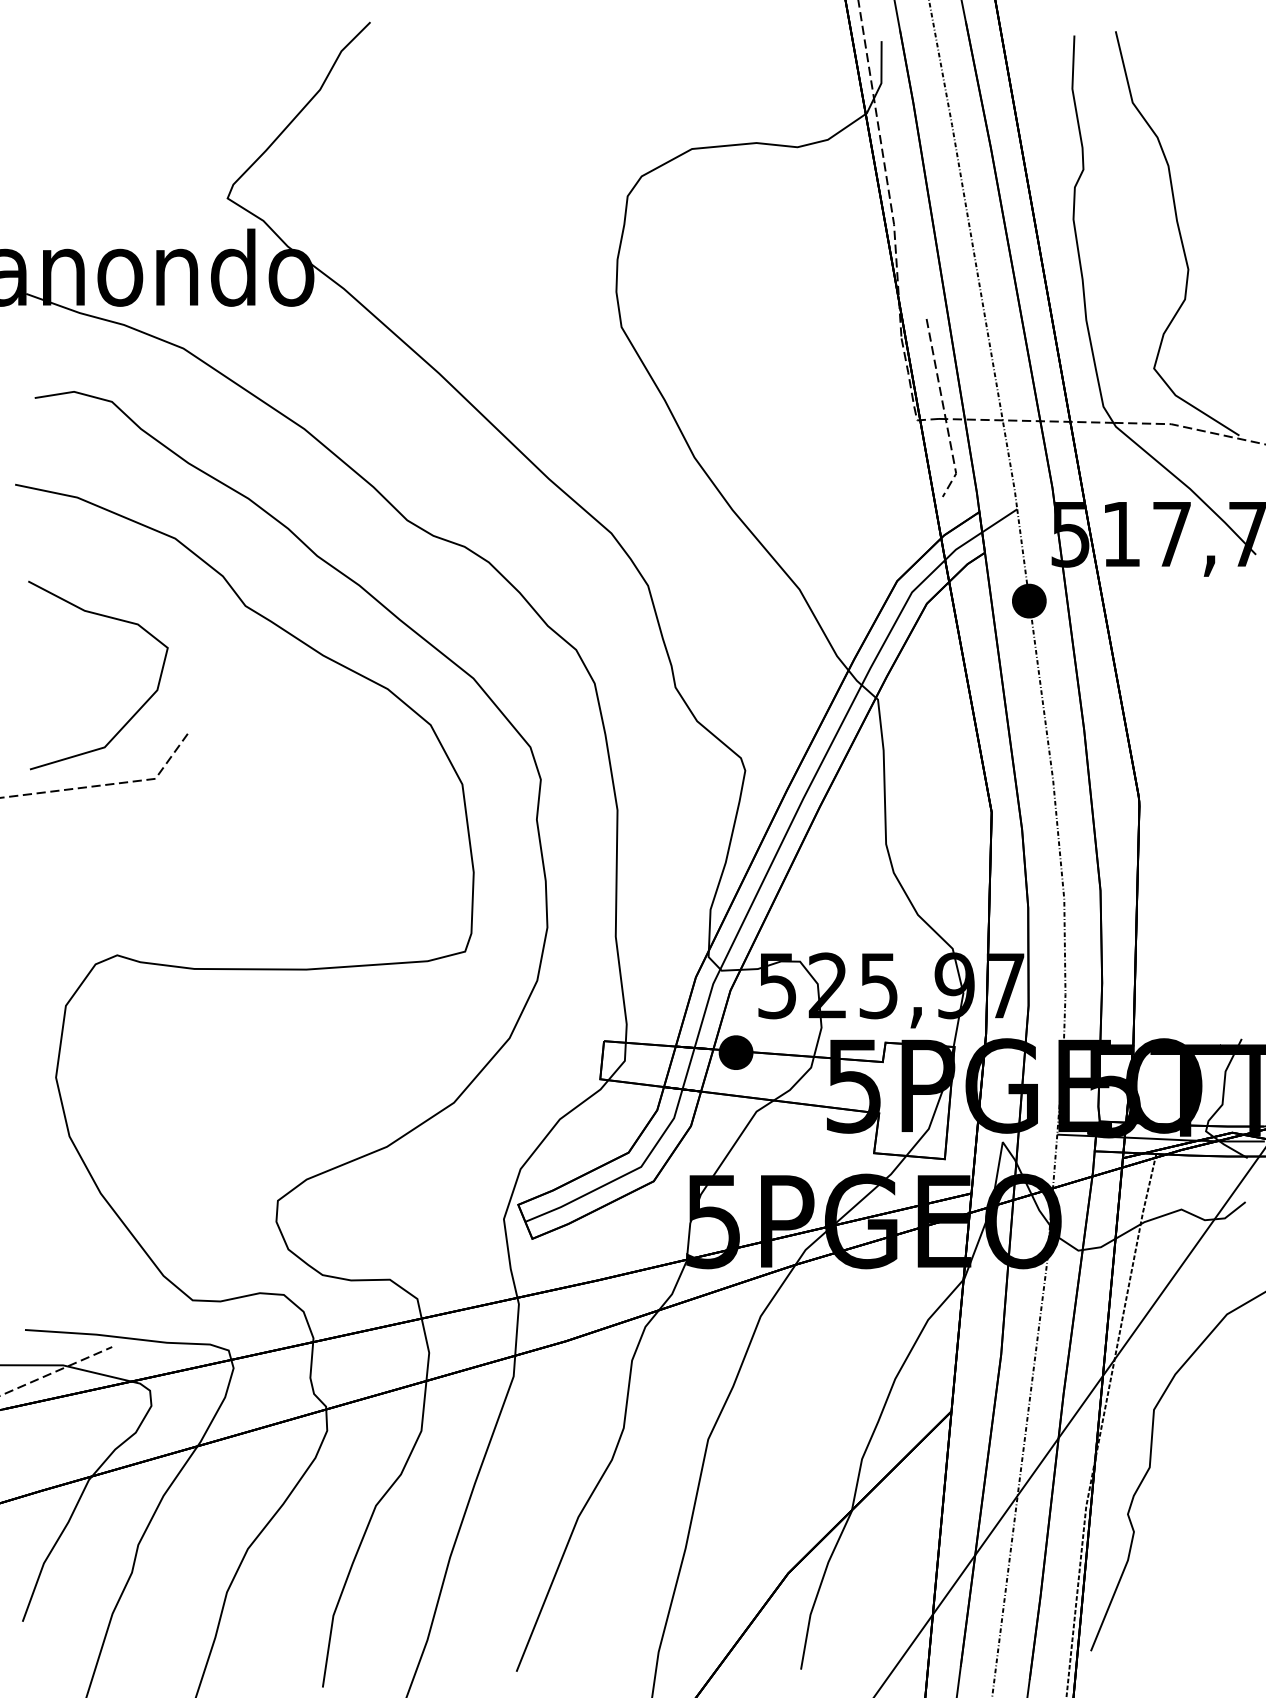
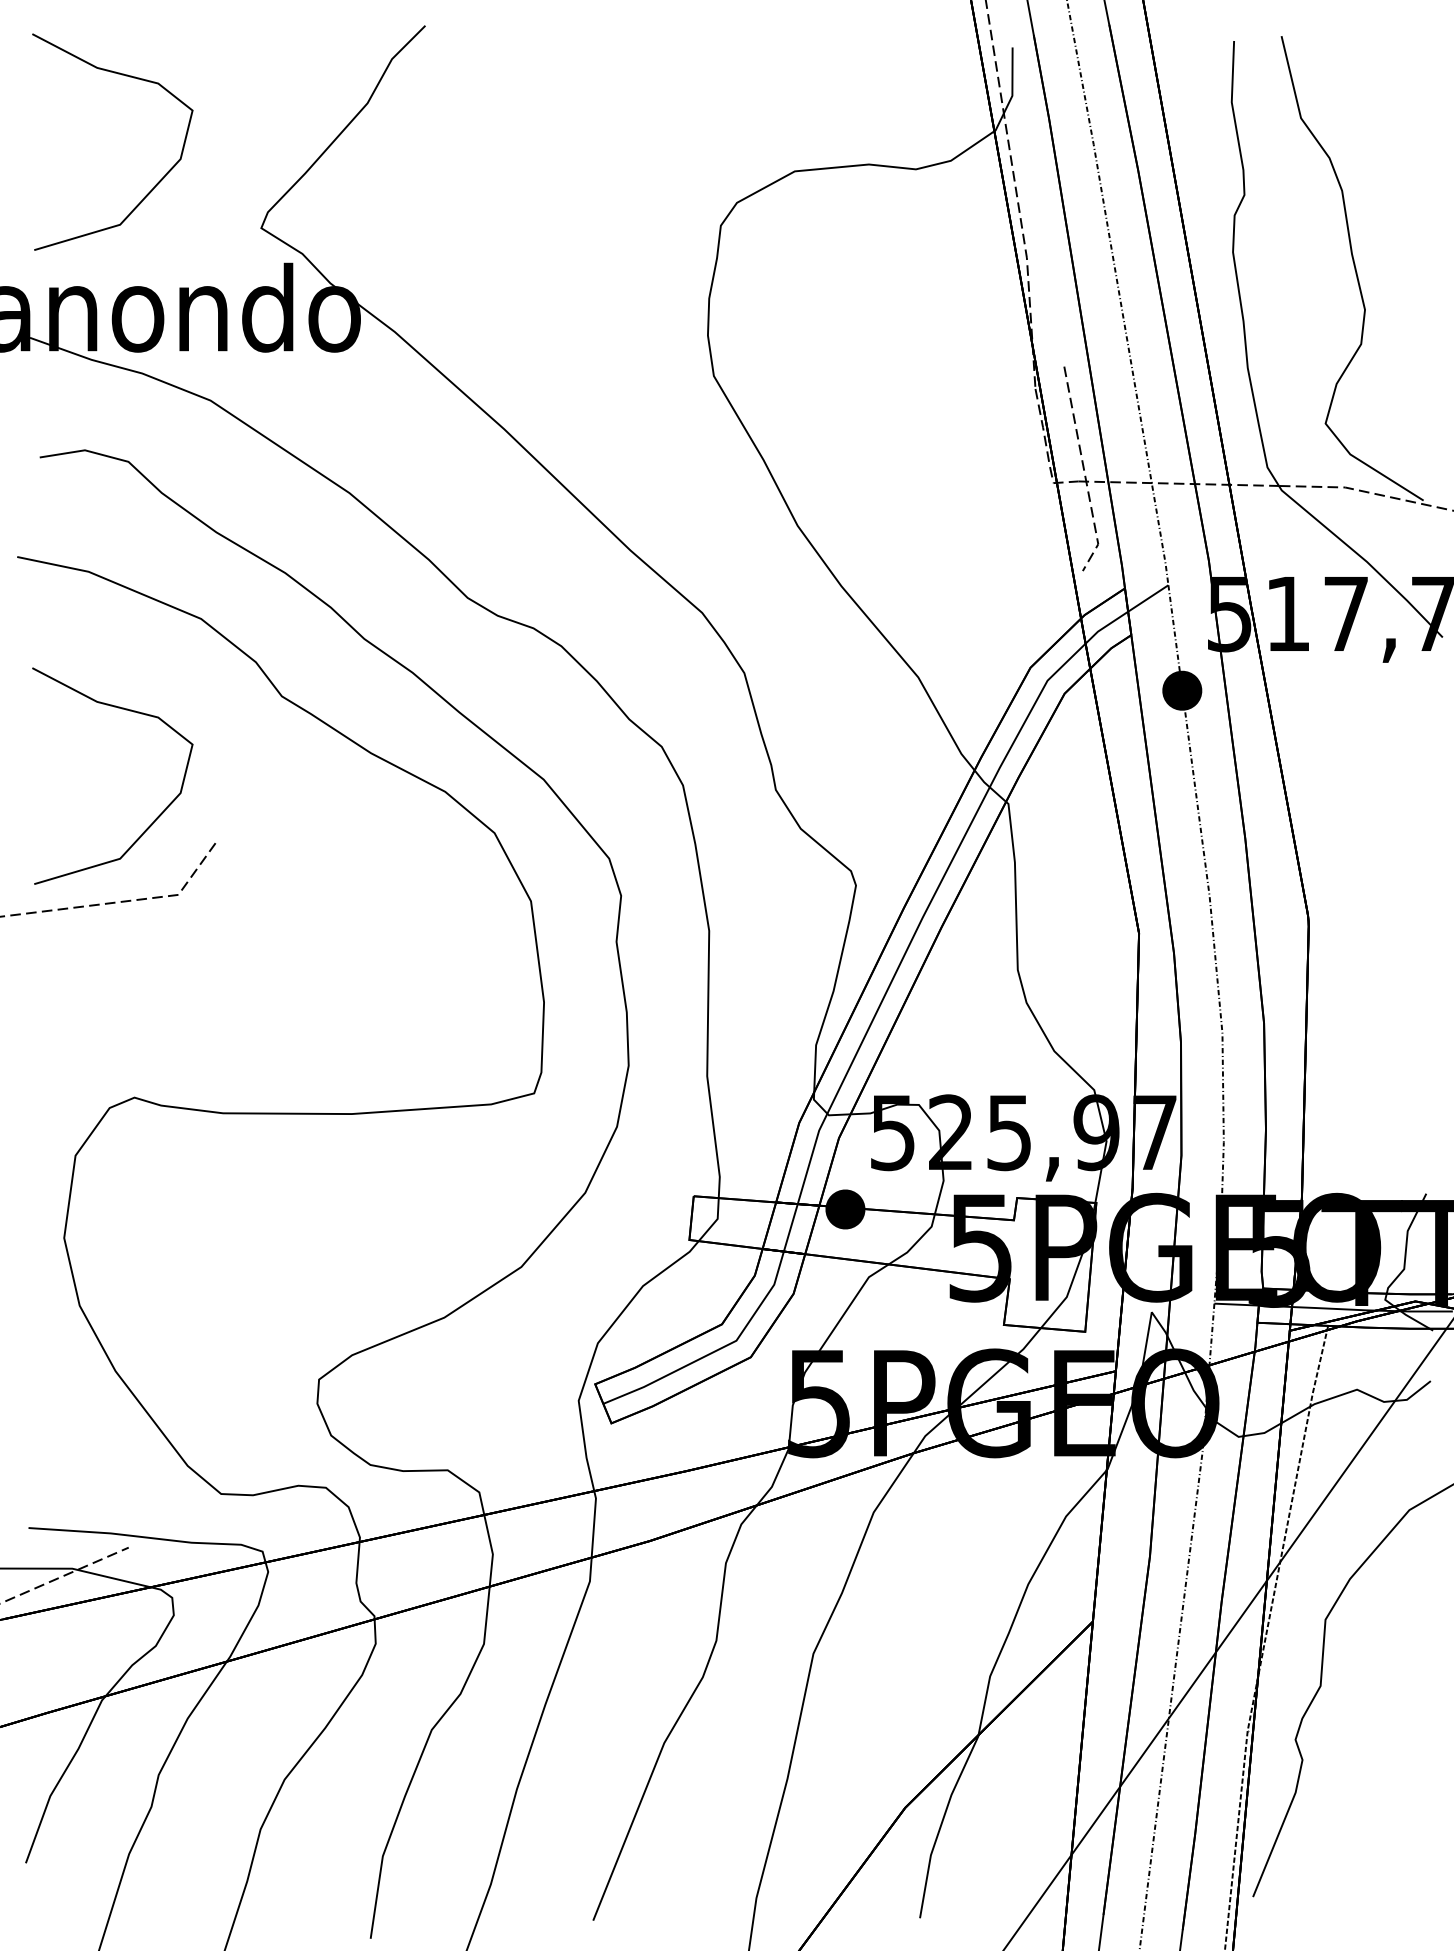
curve: (135, 160) -> (155, 184), added

